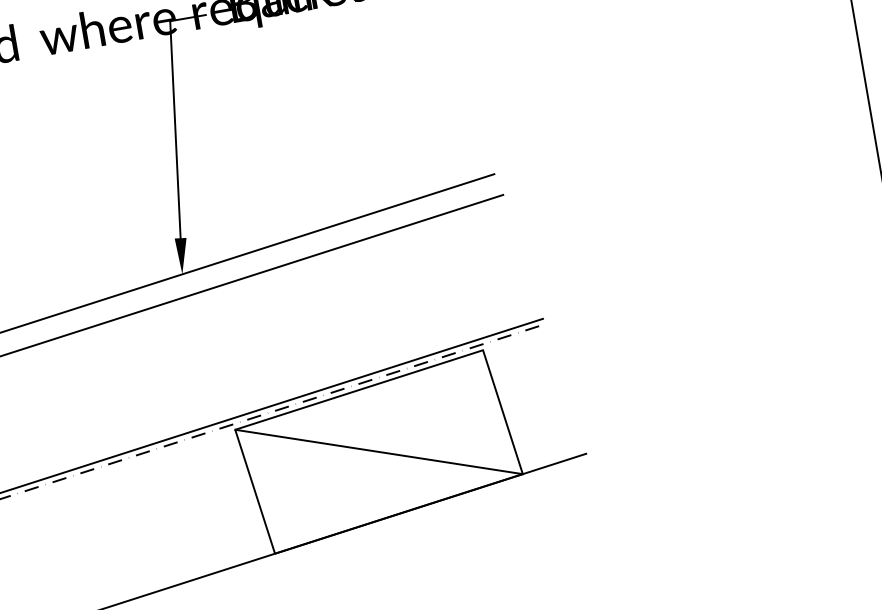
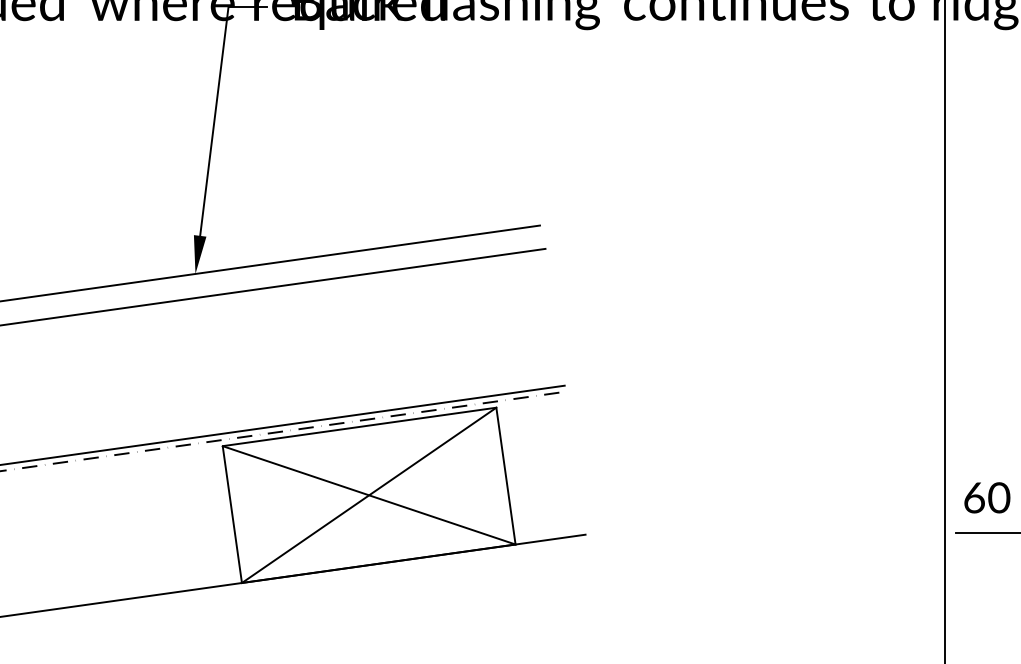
line: (378, 451) -> (368, 494), added

